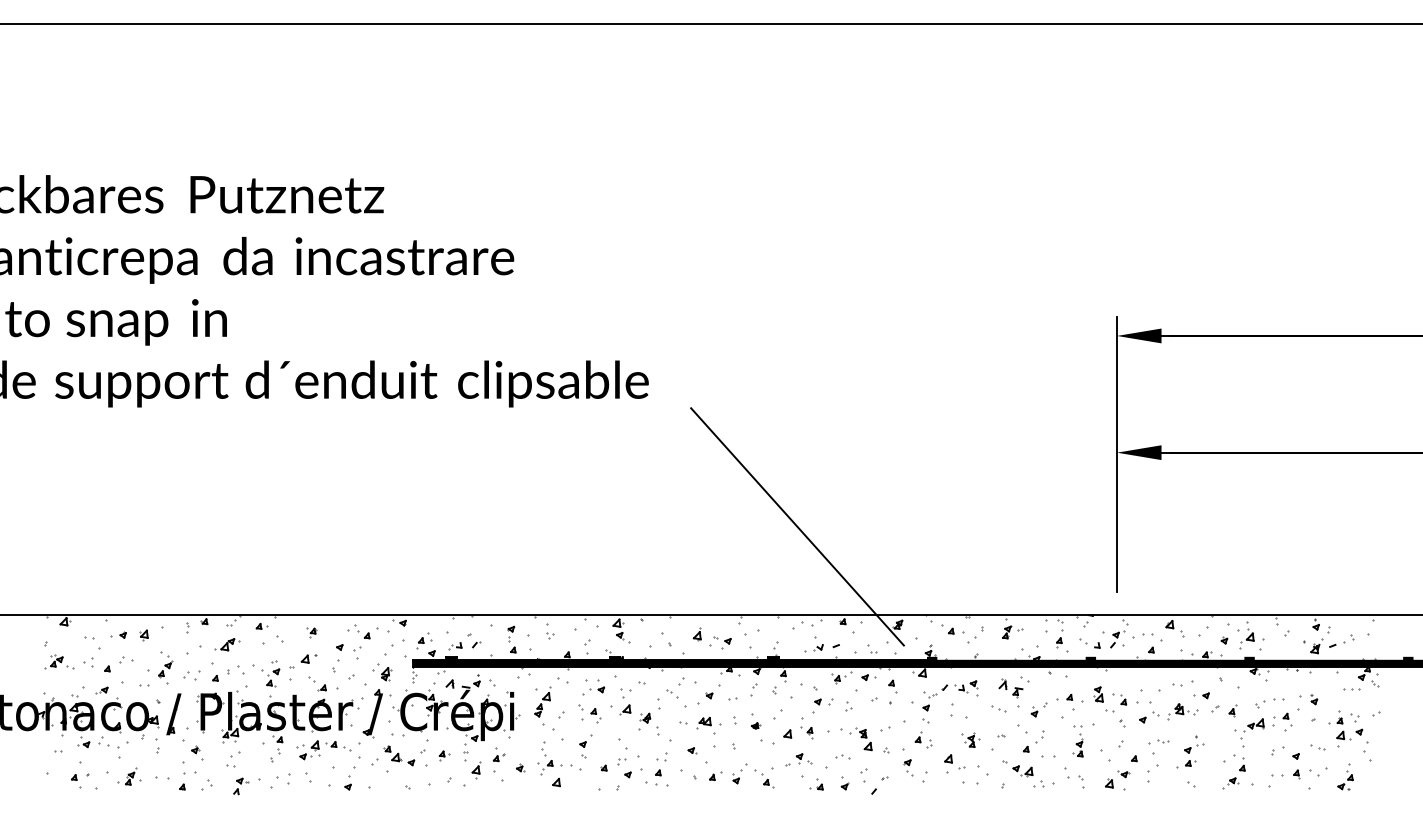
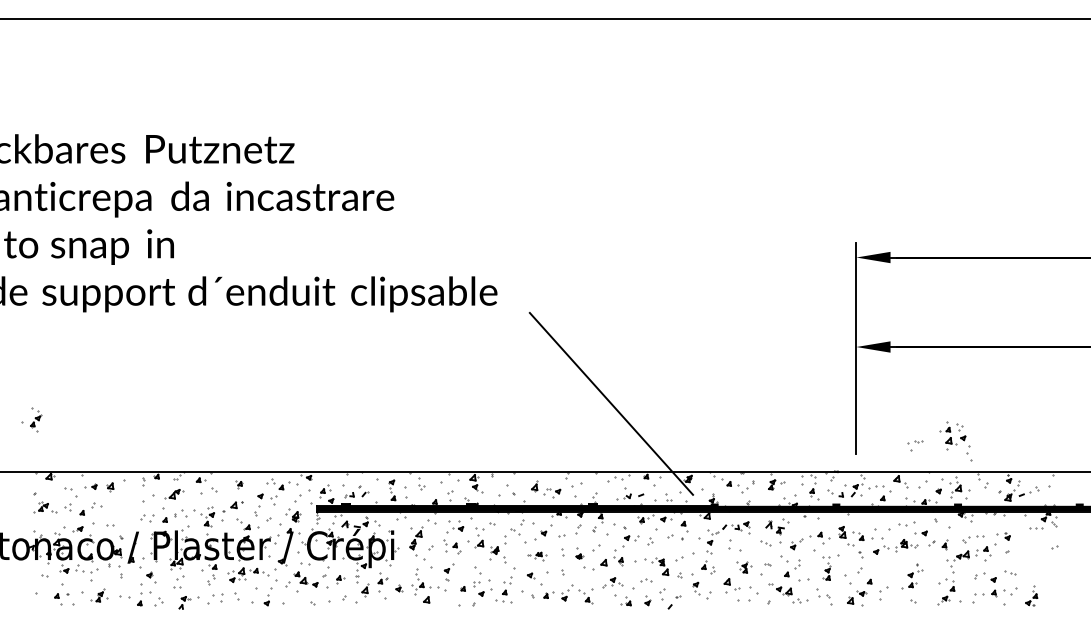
part: (159, 667) -> (31, 419), moved
part: (699, 725) -> (536, 556), size x0.6
part: (1349, 736) -> (955, 441), moved
part: (1158, 746) -> (915, 445), moved

